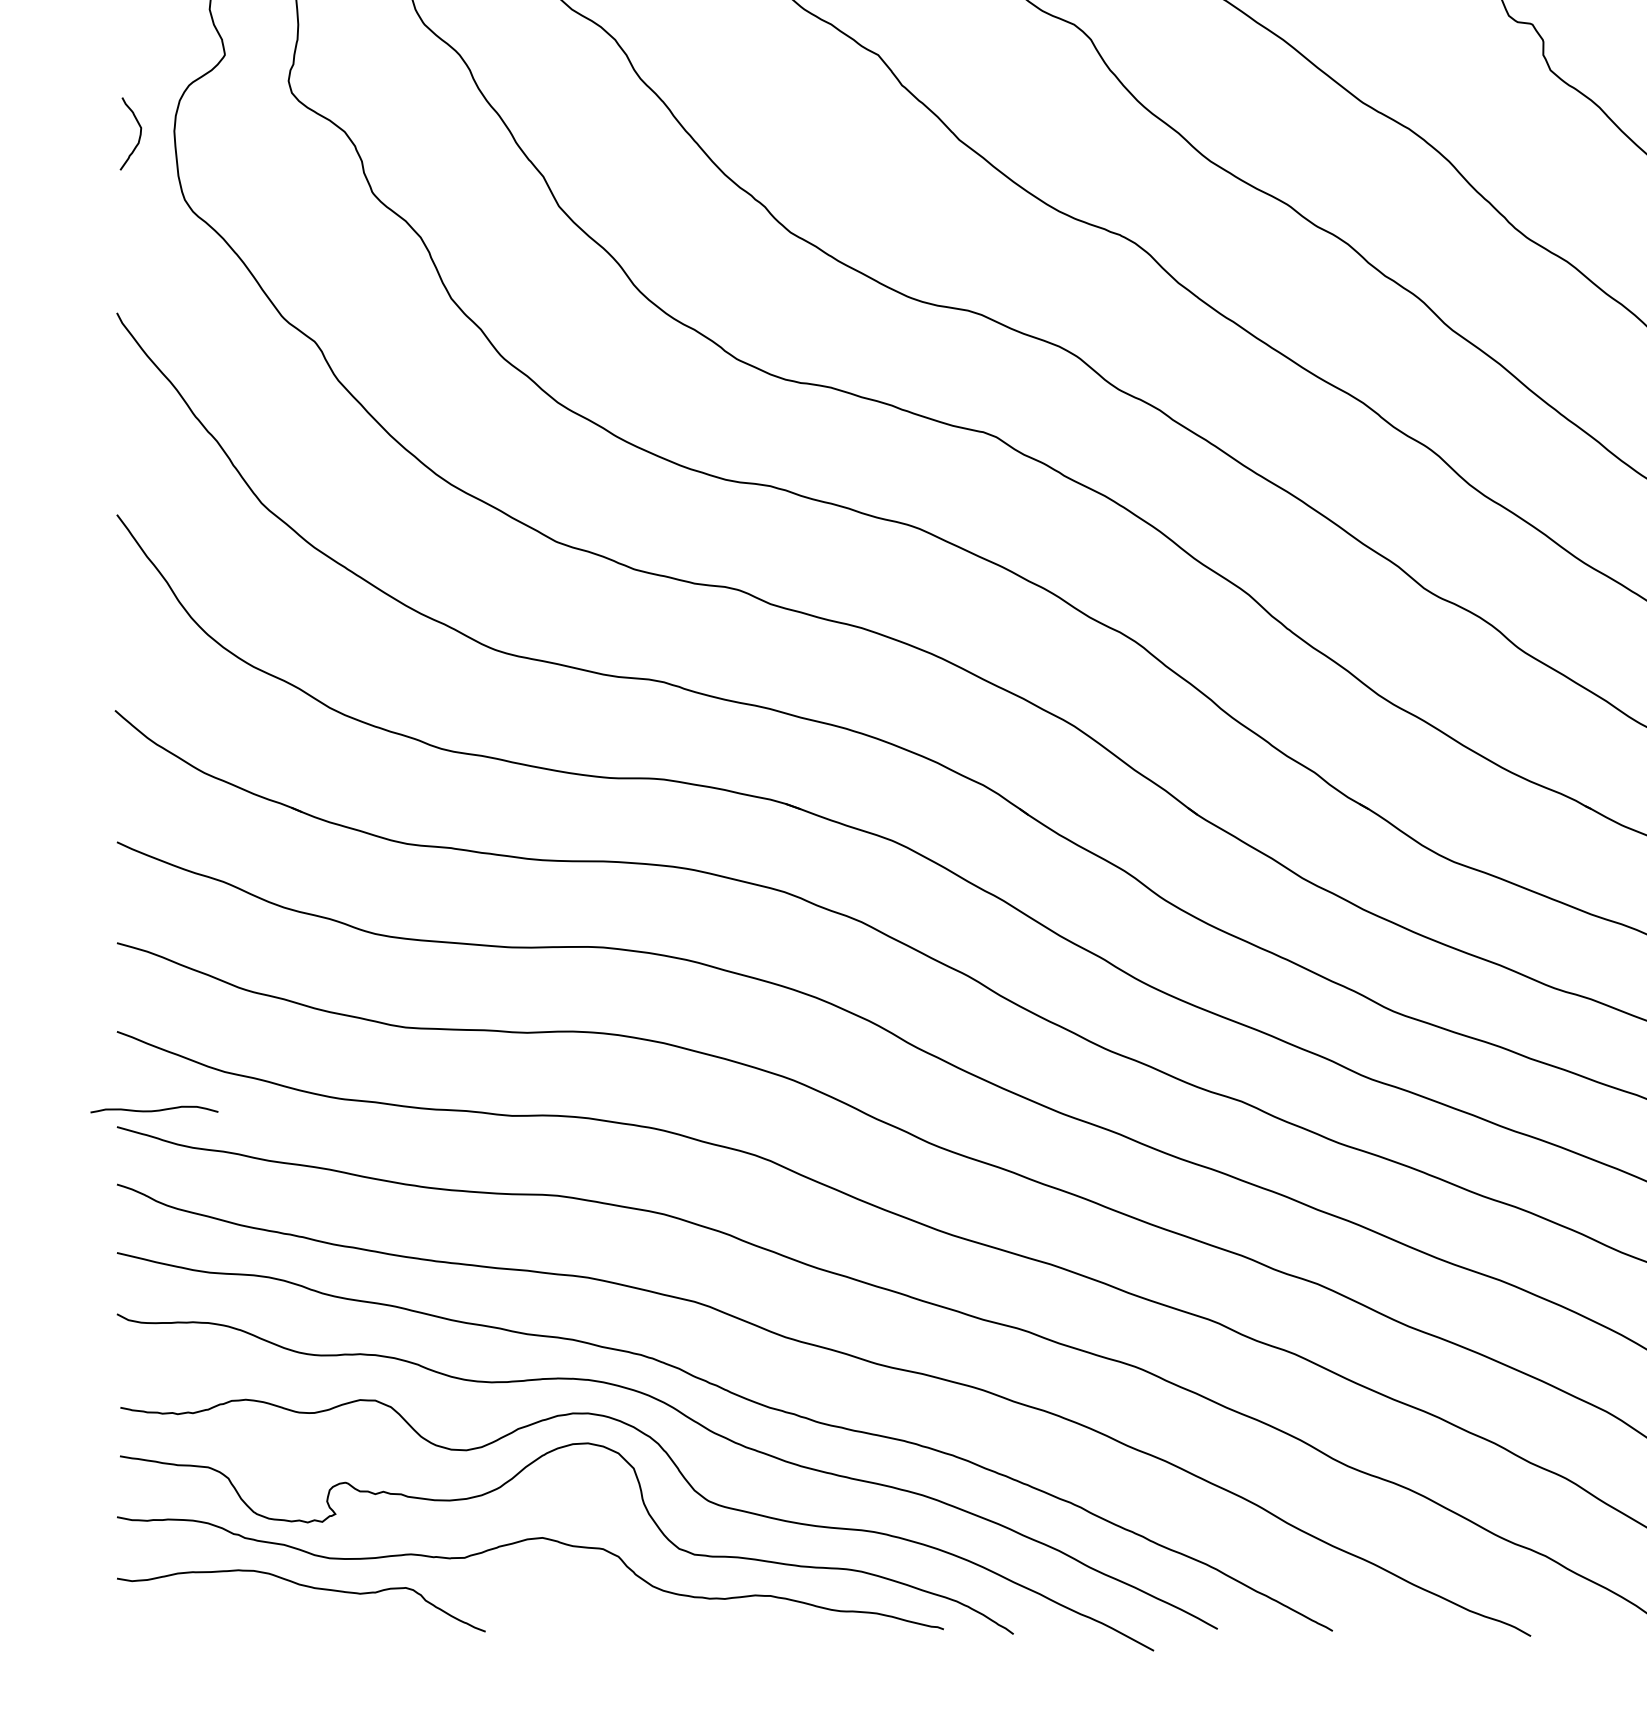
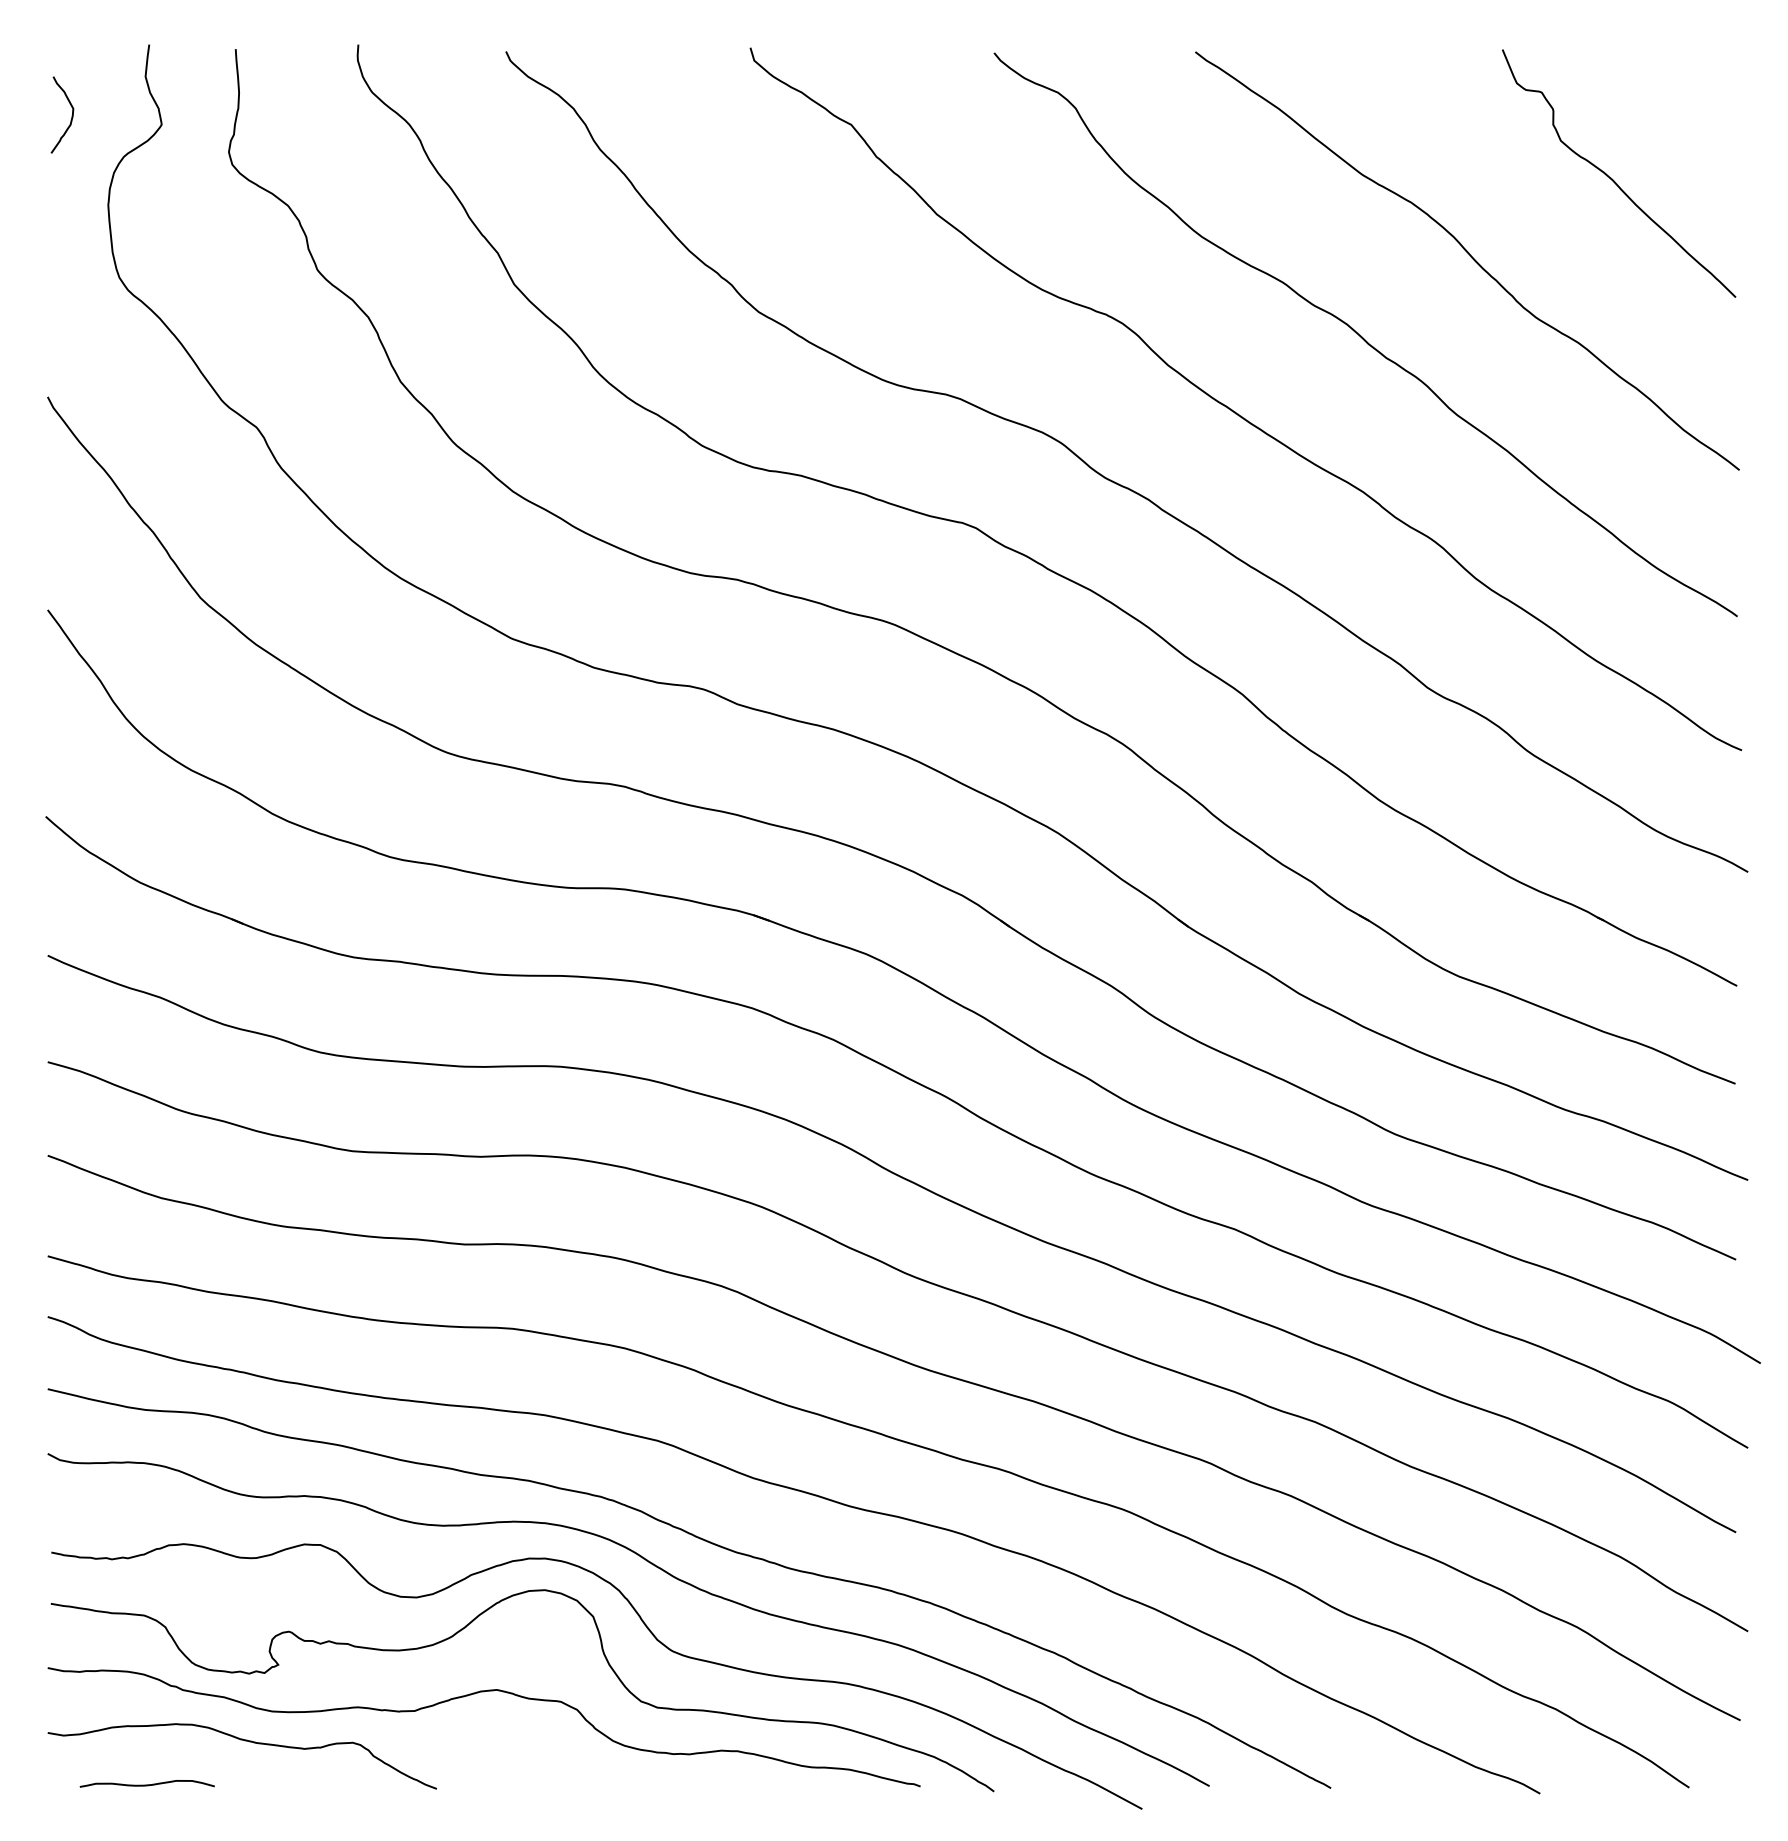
curve: (139, 134) -> (71, 115), moved
curve: (153, 1110) -> (146, 1784), moved

